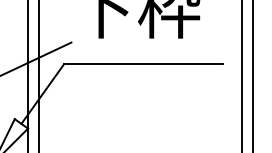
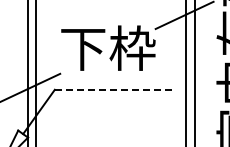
line: (143, 63) -> (113, 89), solid -> dashed

